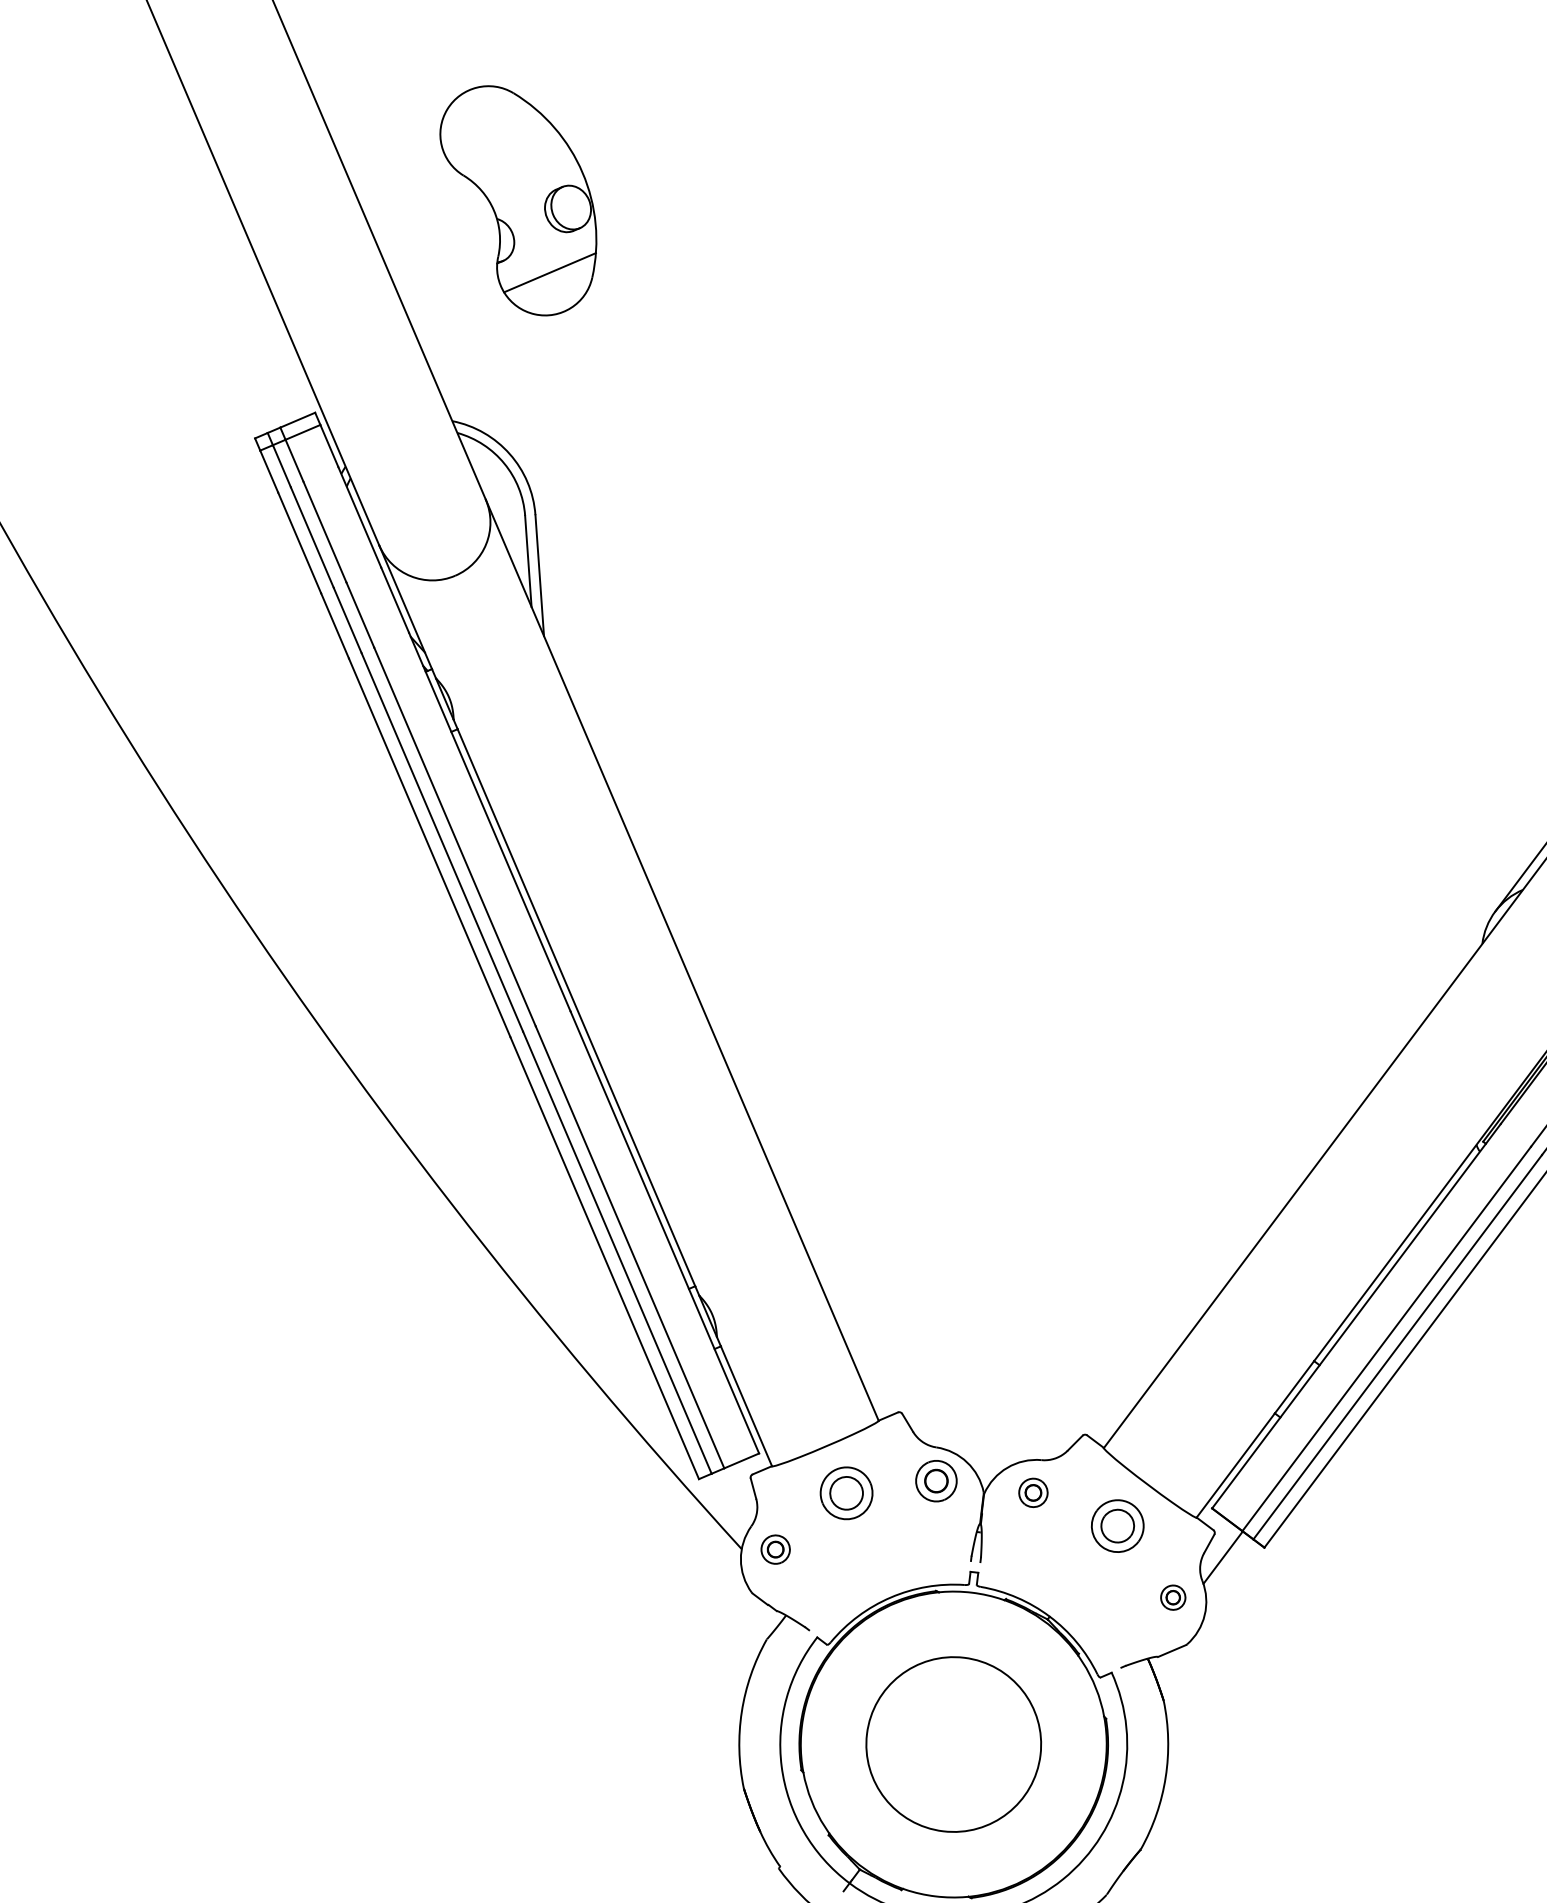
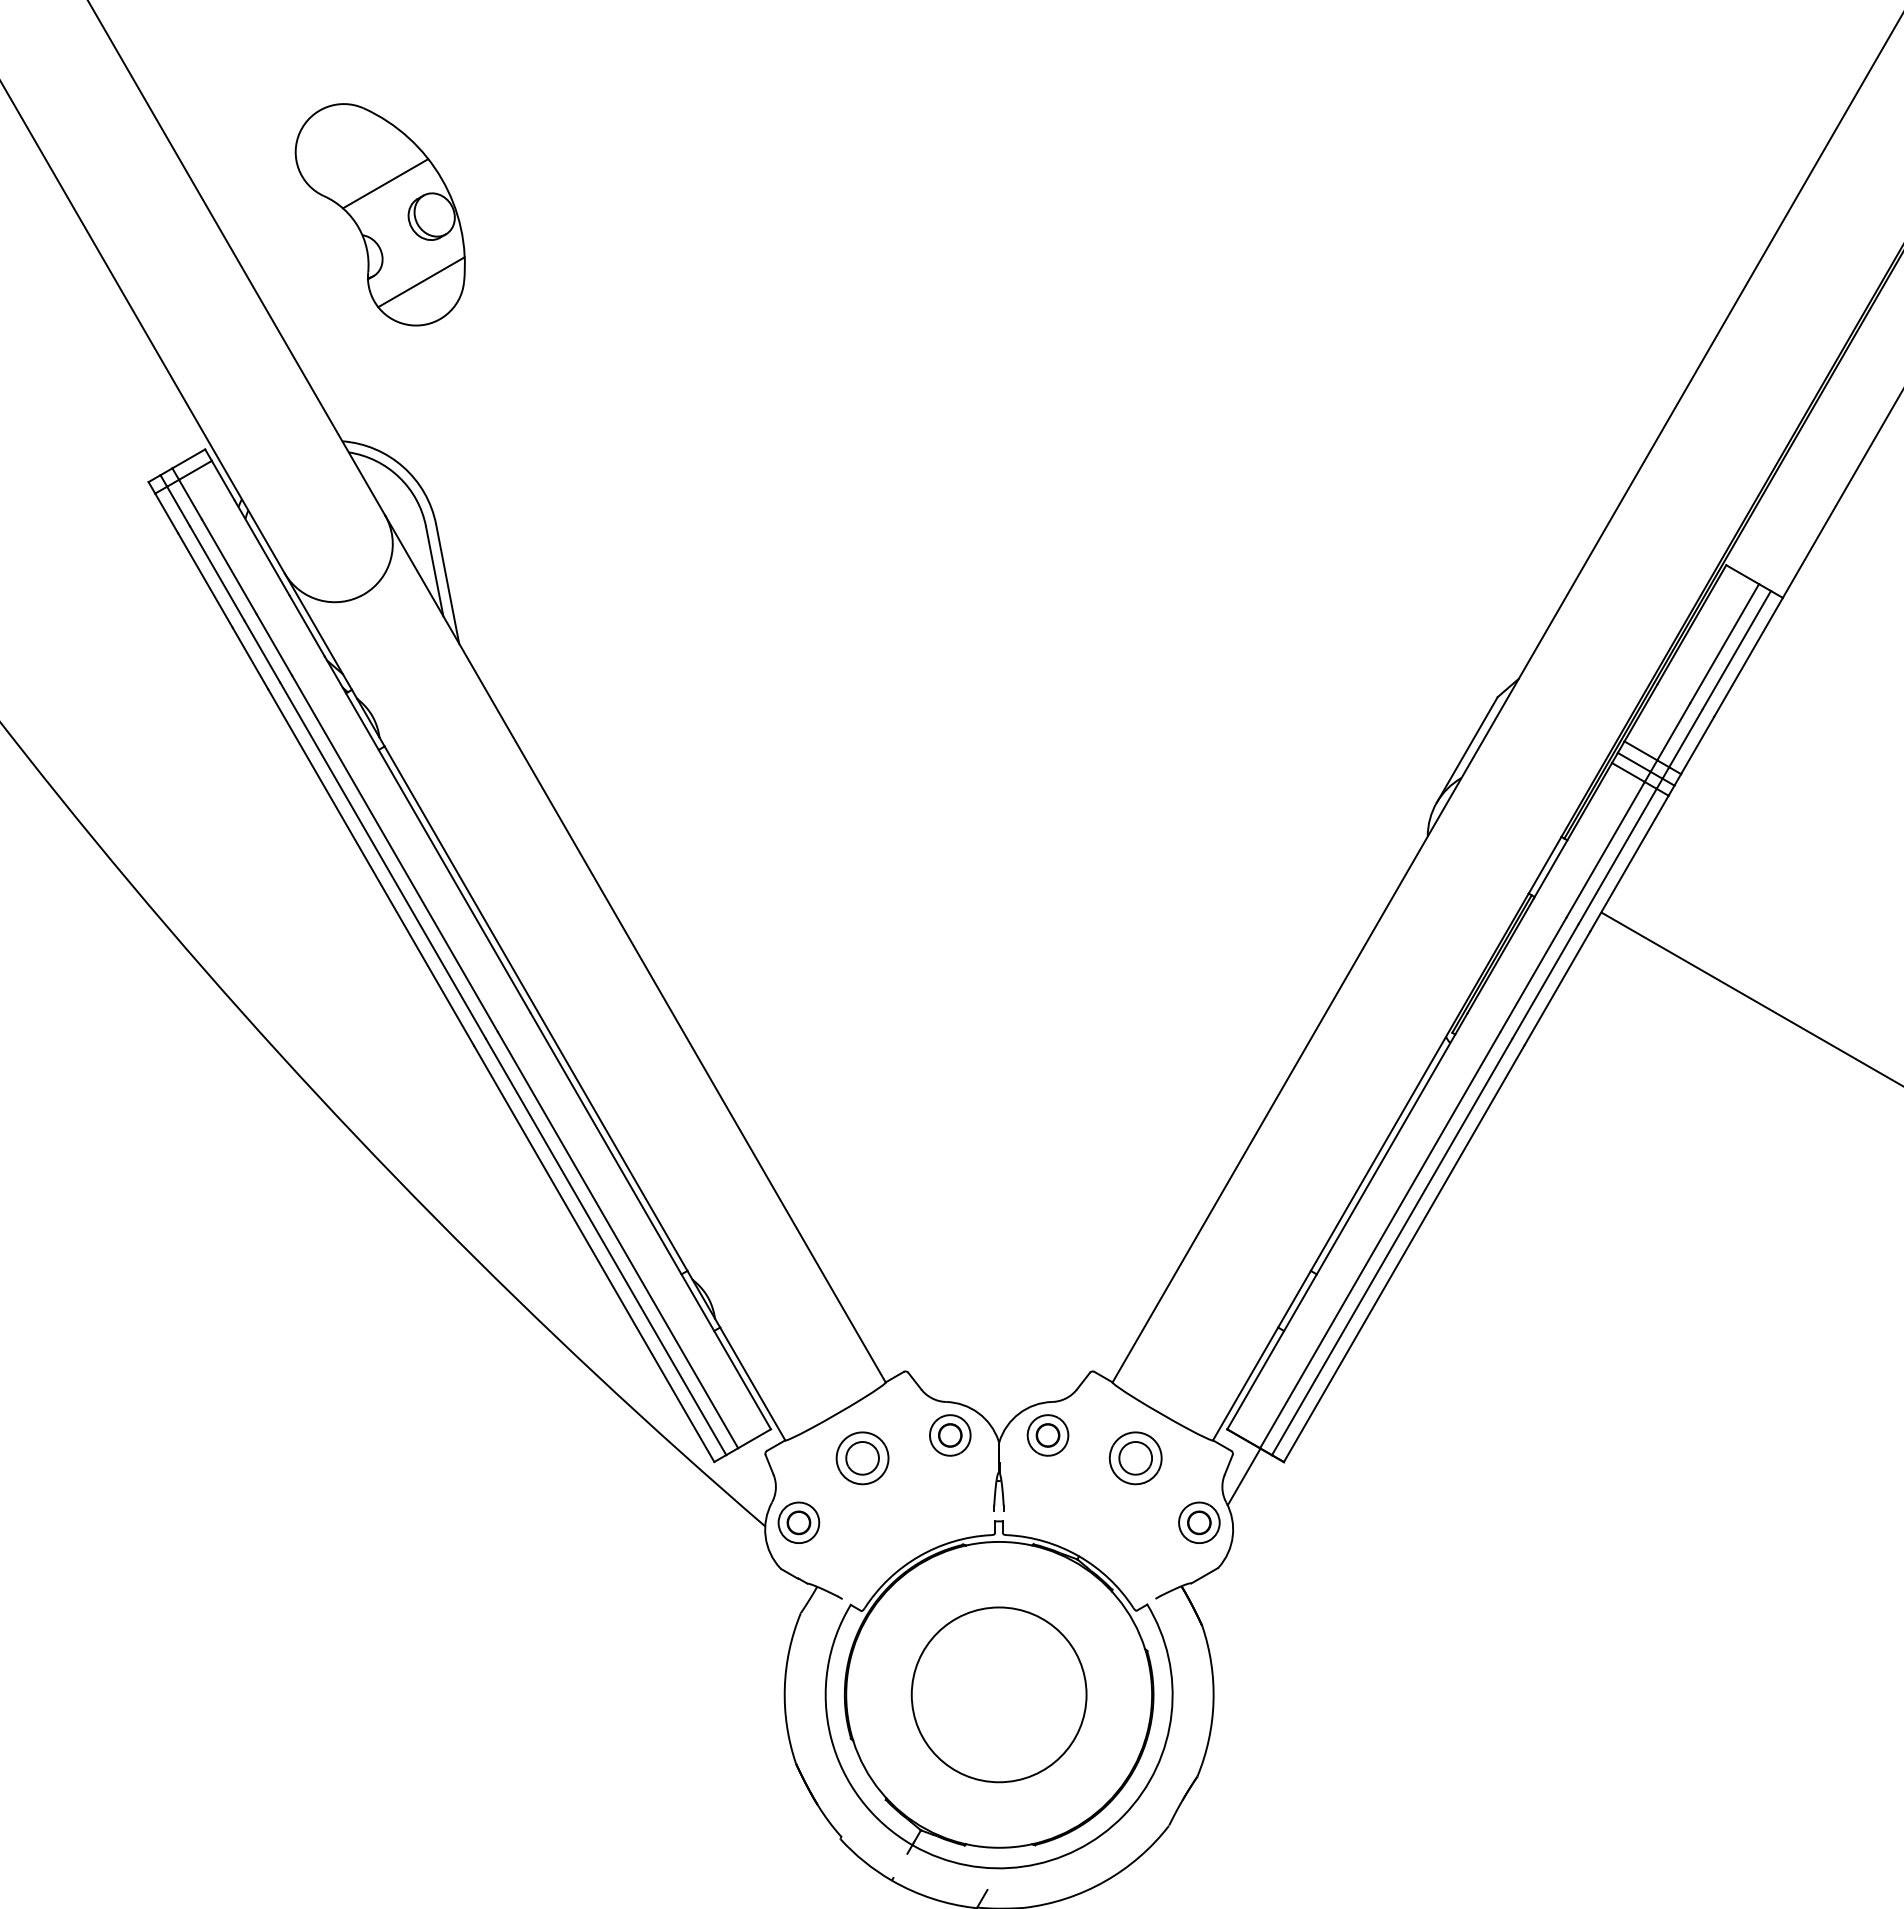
line: (526, 170) -> (385, 183), added
part: (1032, 1492) -> (1047, 1435), size x1.43
part: (775, 1549) -> (798, 1522), size x1.43
part: (1173, 1597) -> (1199, 1522), size x1.67

